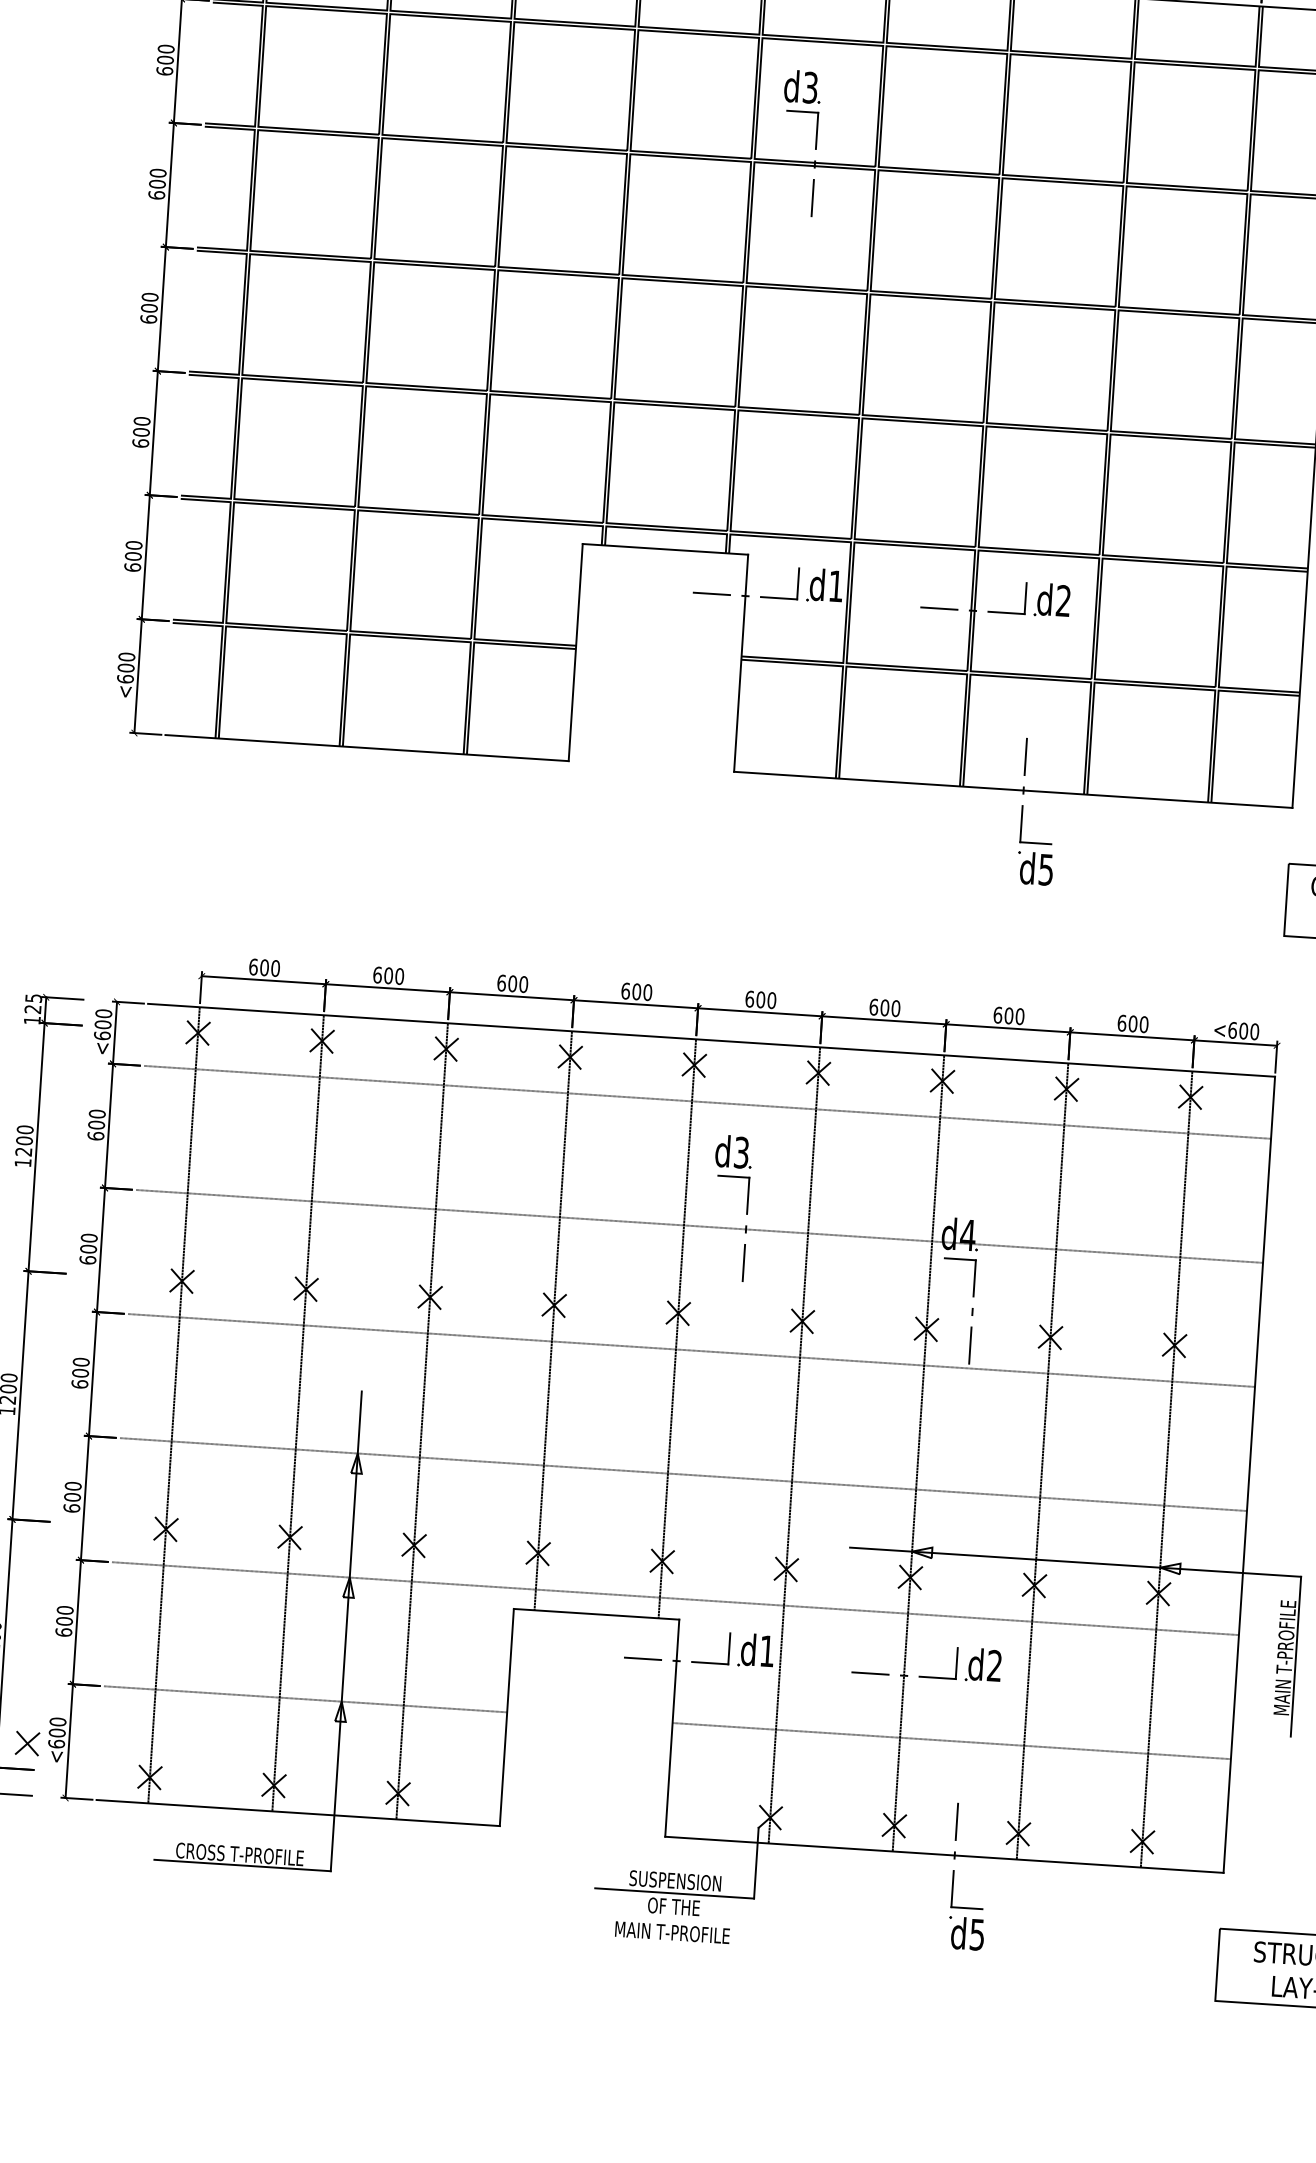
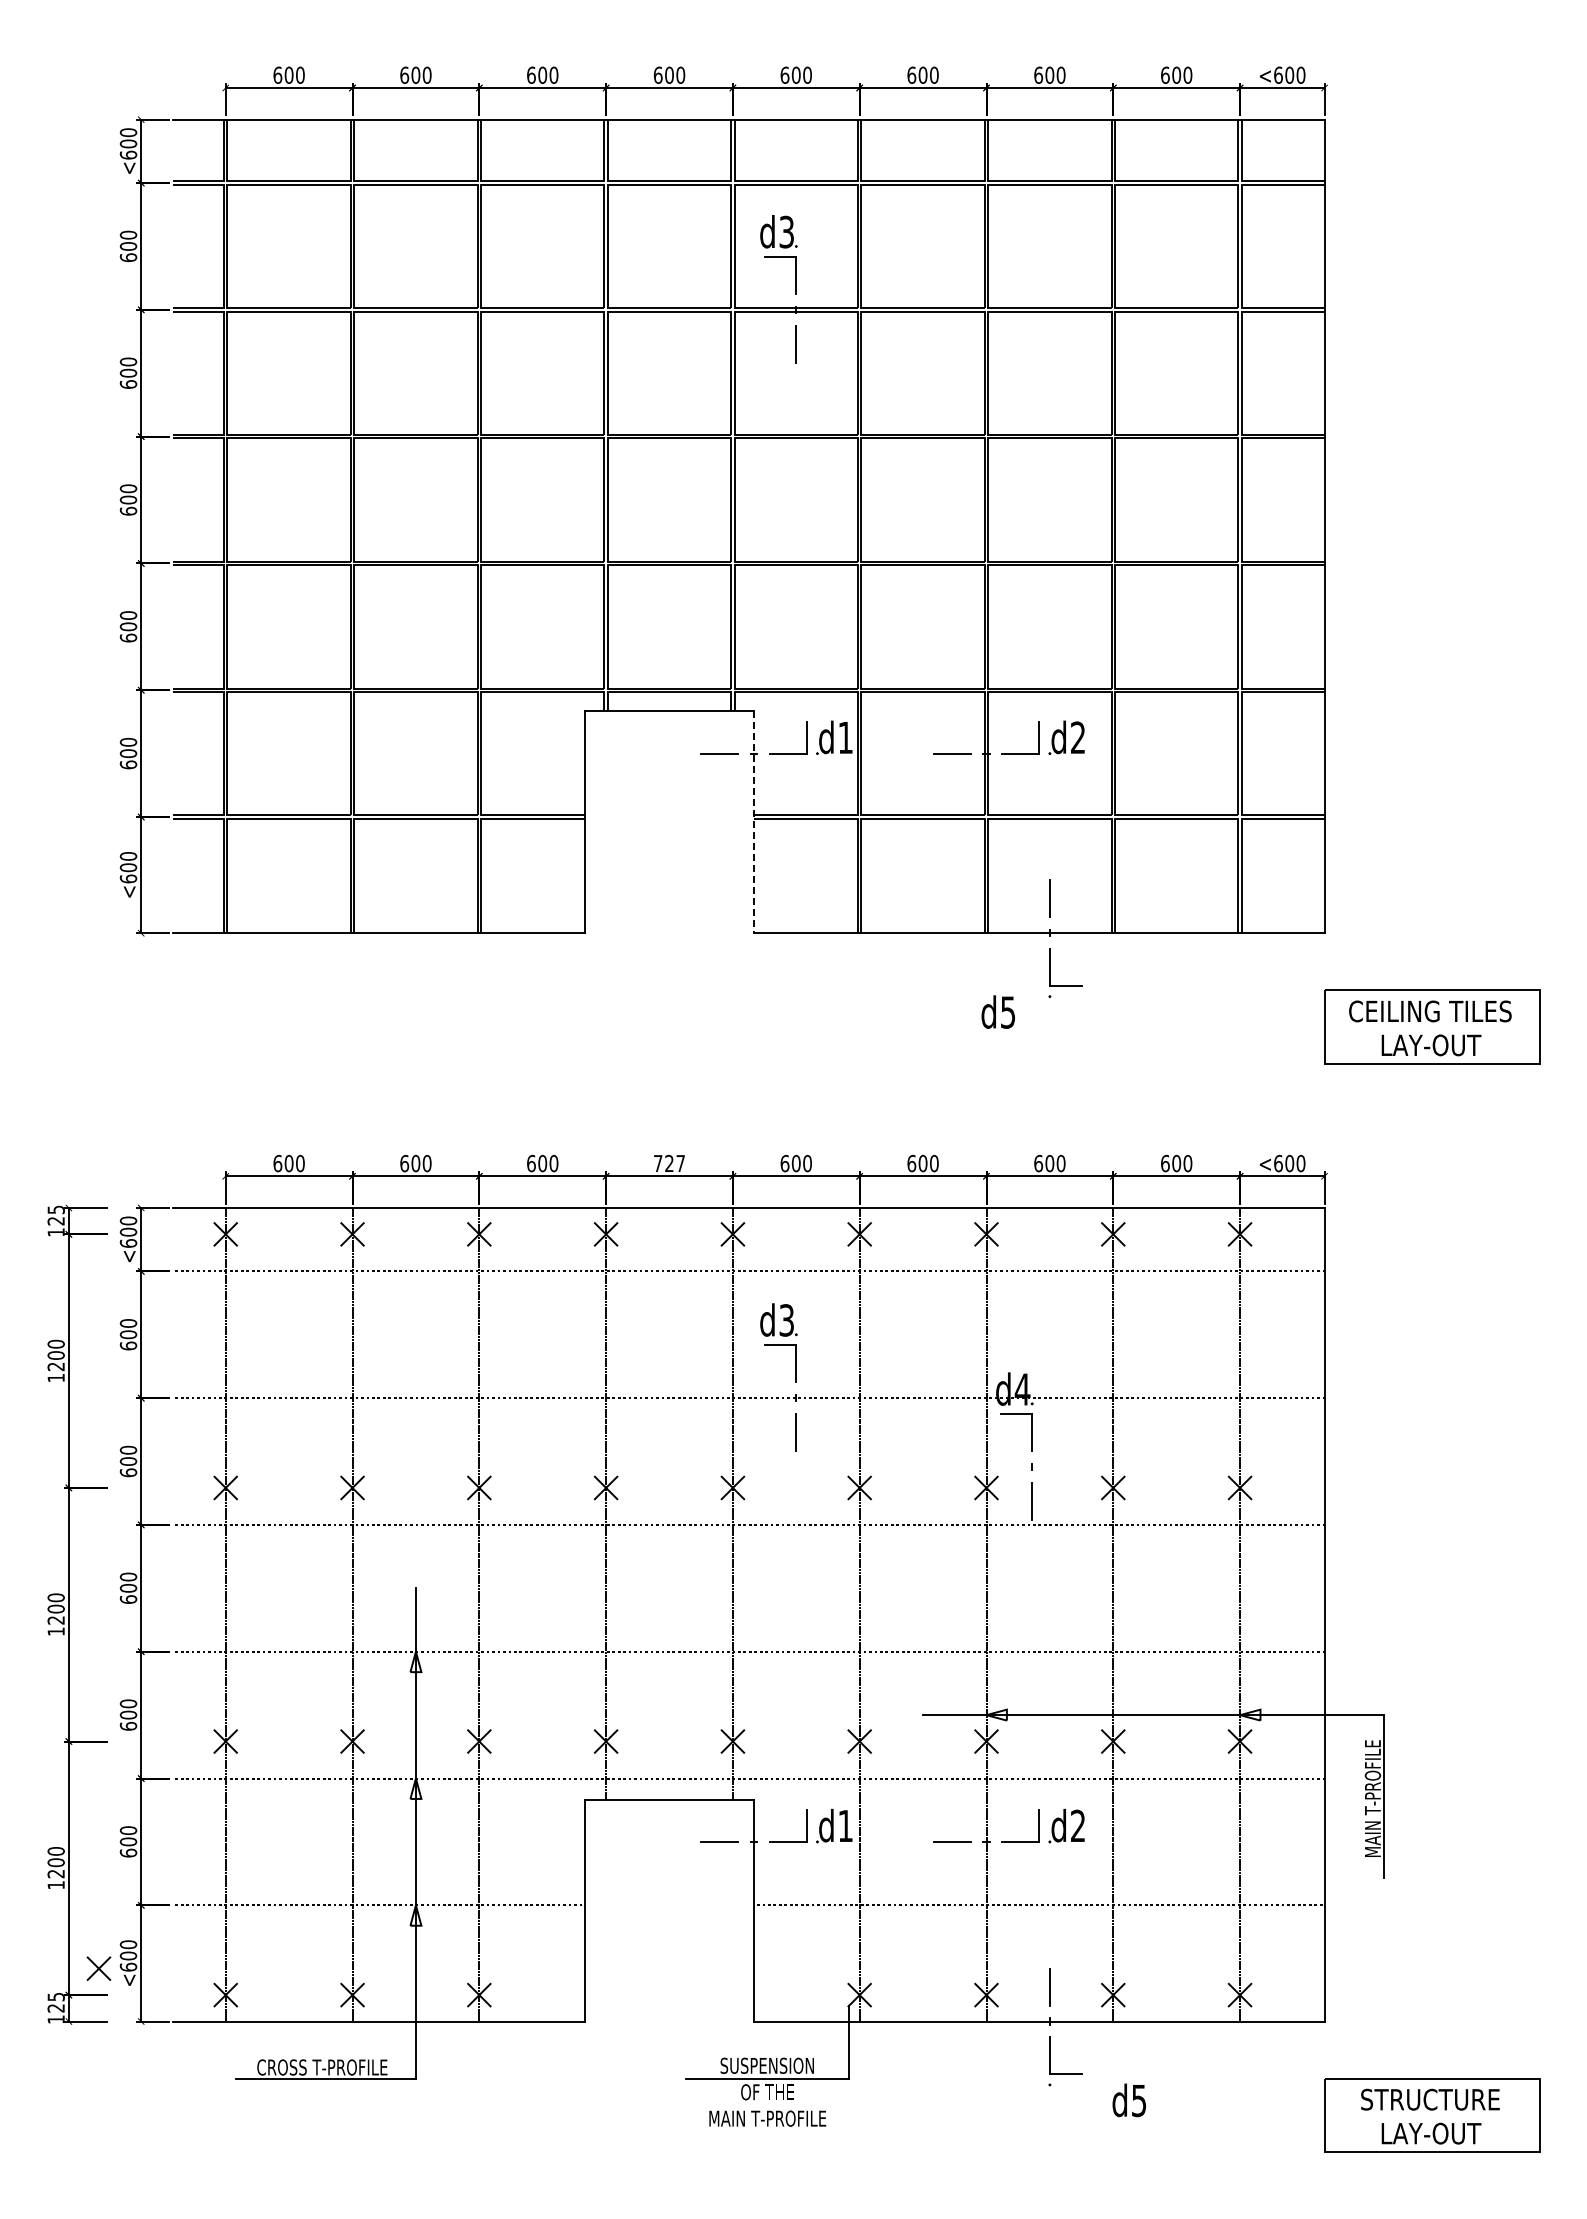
line: (741, 663) -> (754, 822), solid -> dashed
text: (1035, 868) -> (997, 1011), moved
text: (636, 991) -> (669, 1163), 600 -> 727
text: (966, 1933) -> (1128, 2100), moved

